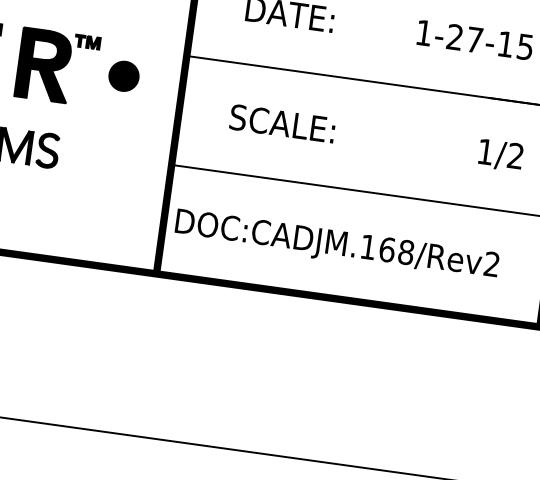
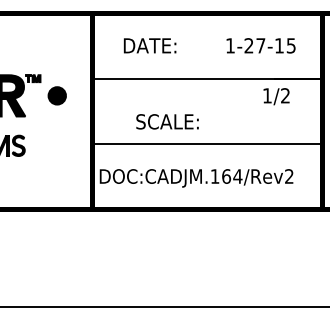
text: (282, 123) -> (167, 121), moved
text: (500, 155) -> (276, 96), moved
text: (405, 252) -> (237, 176), DOC:CADJM.168/Rev2 -> DOC:CADJM.164/Rev2

